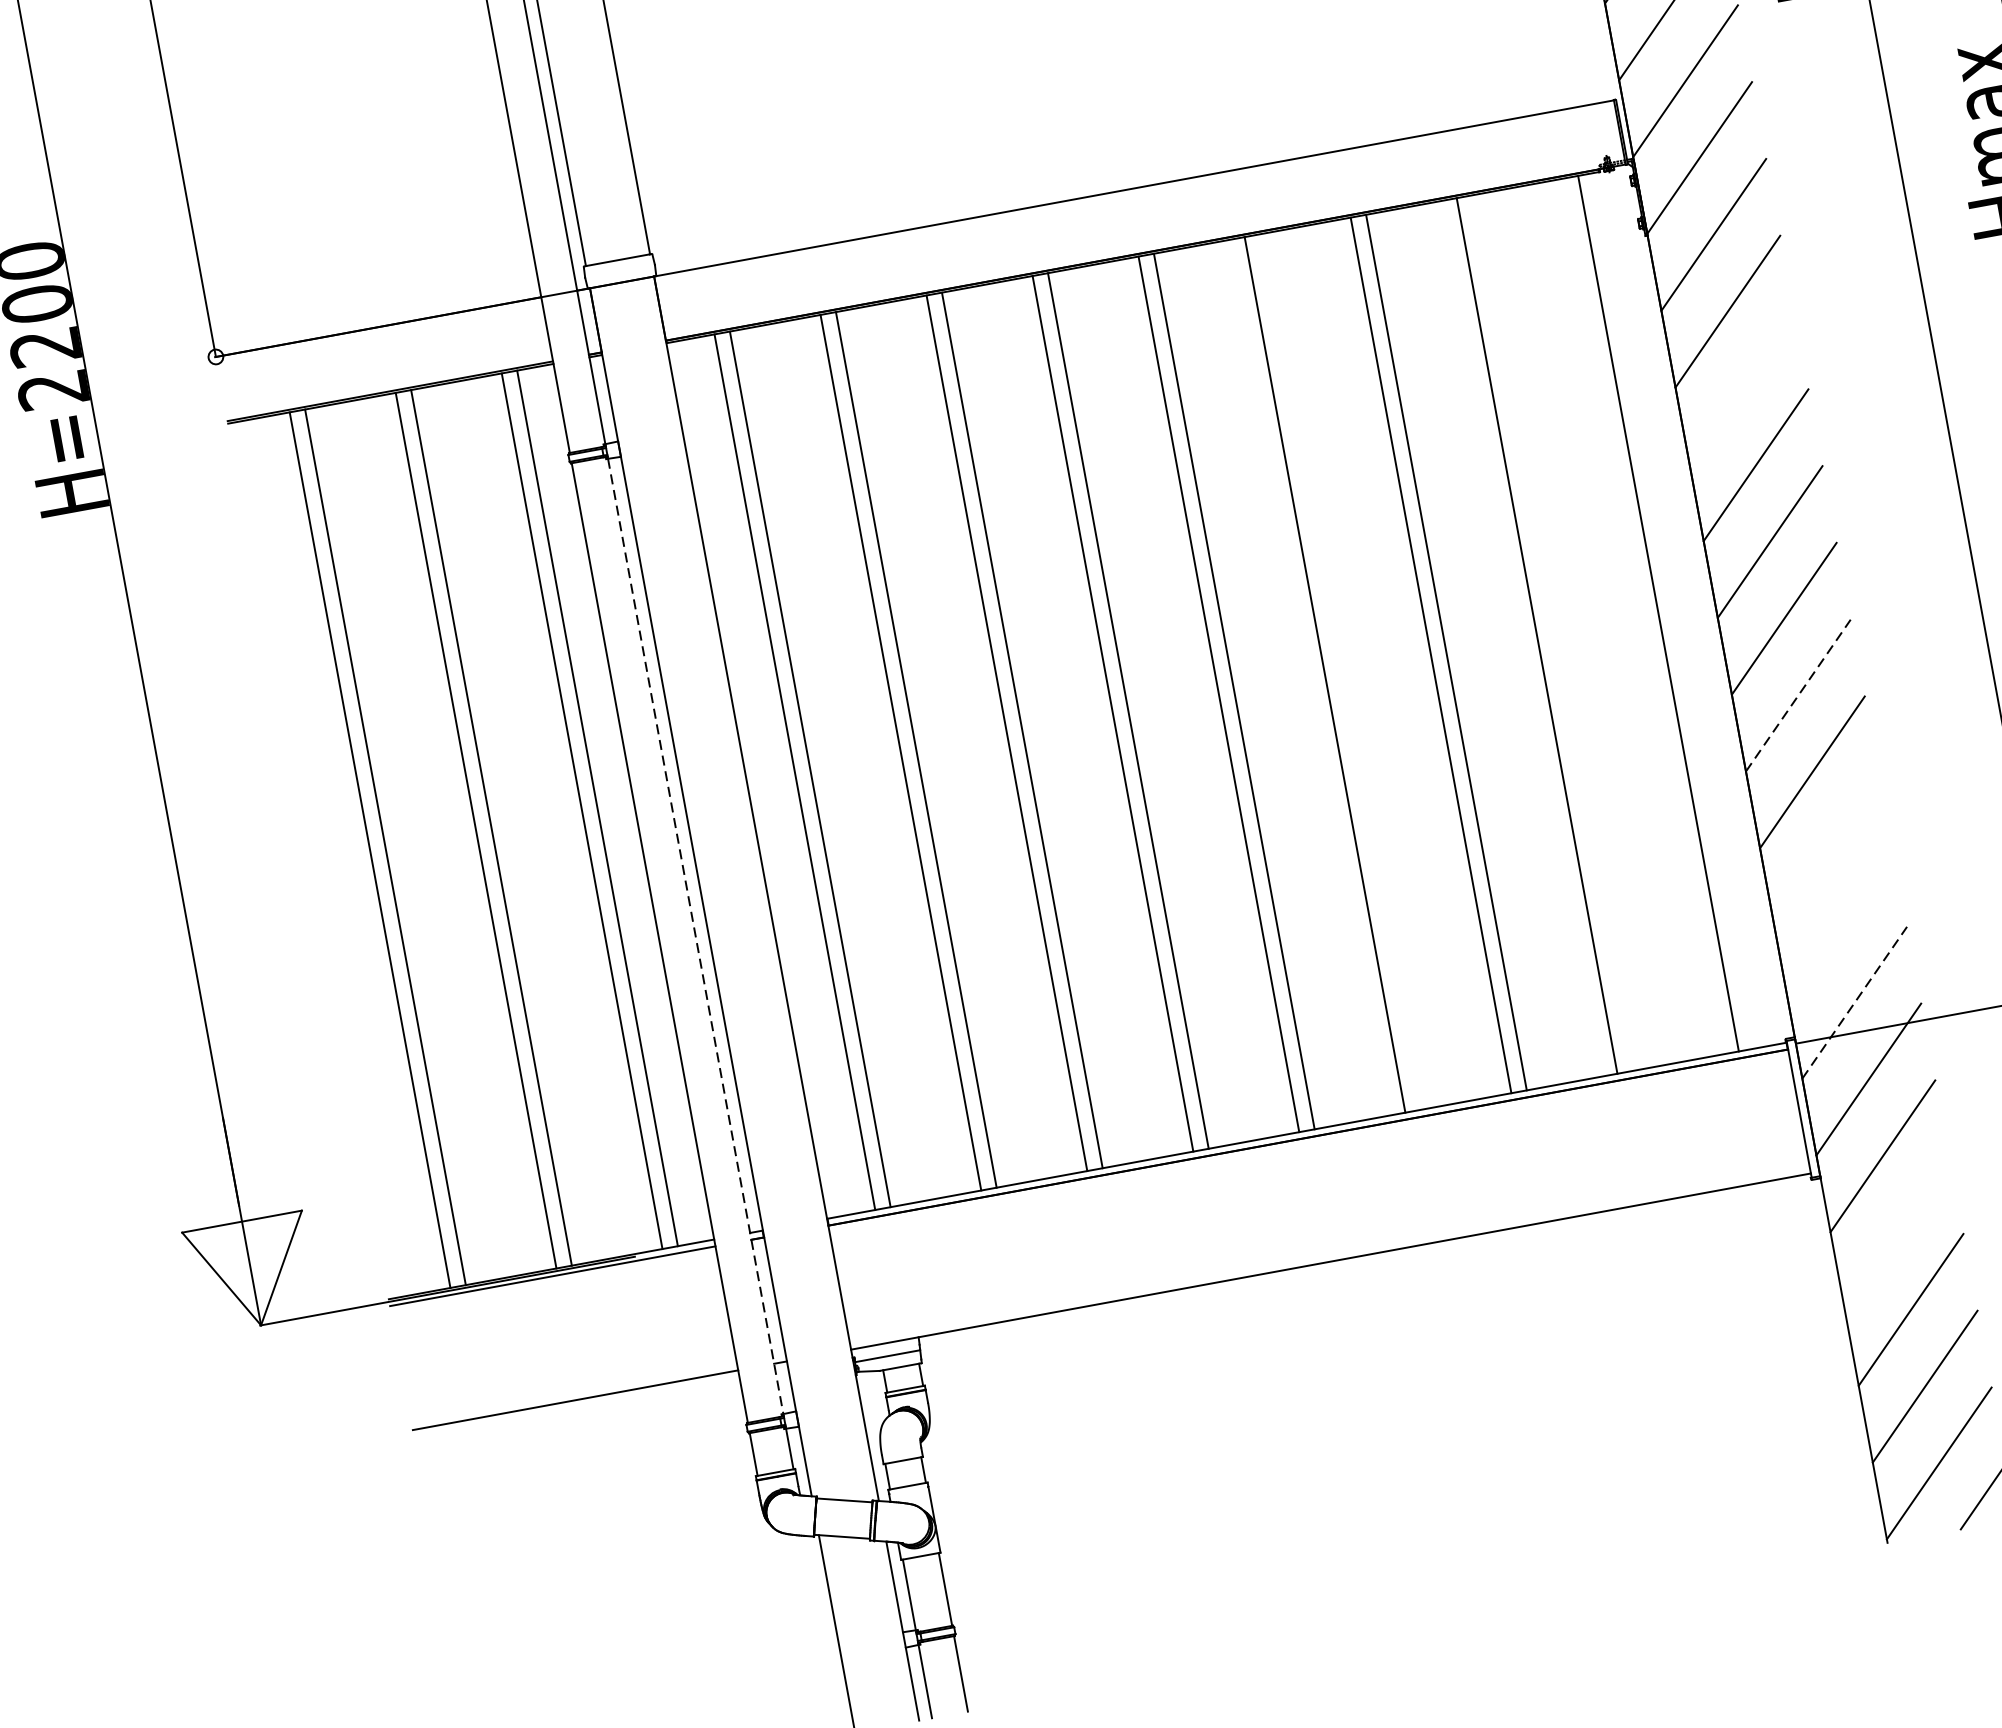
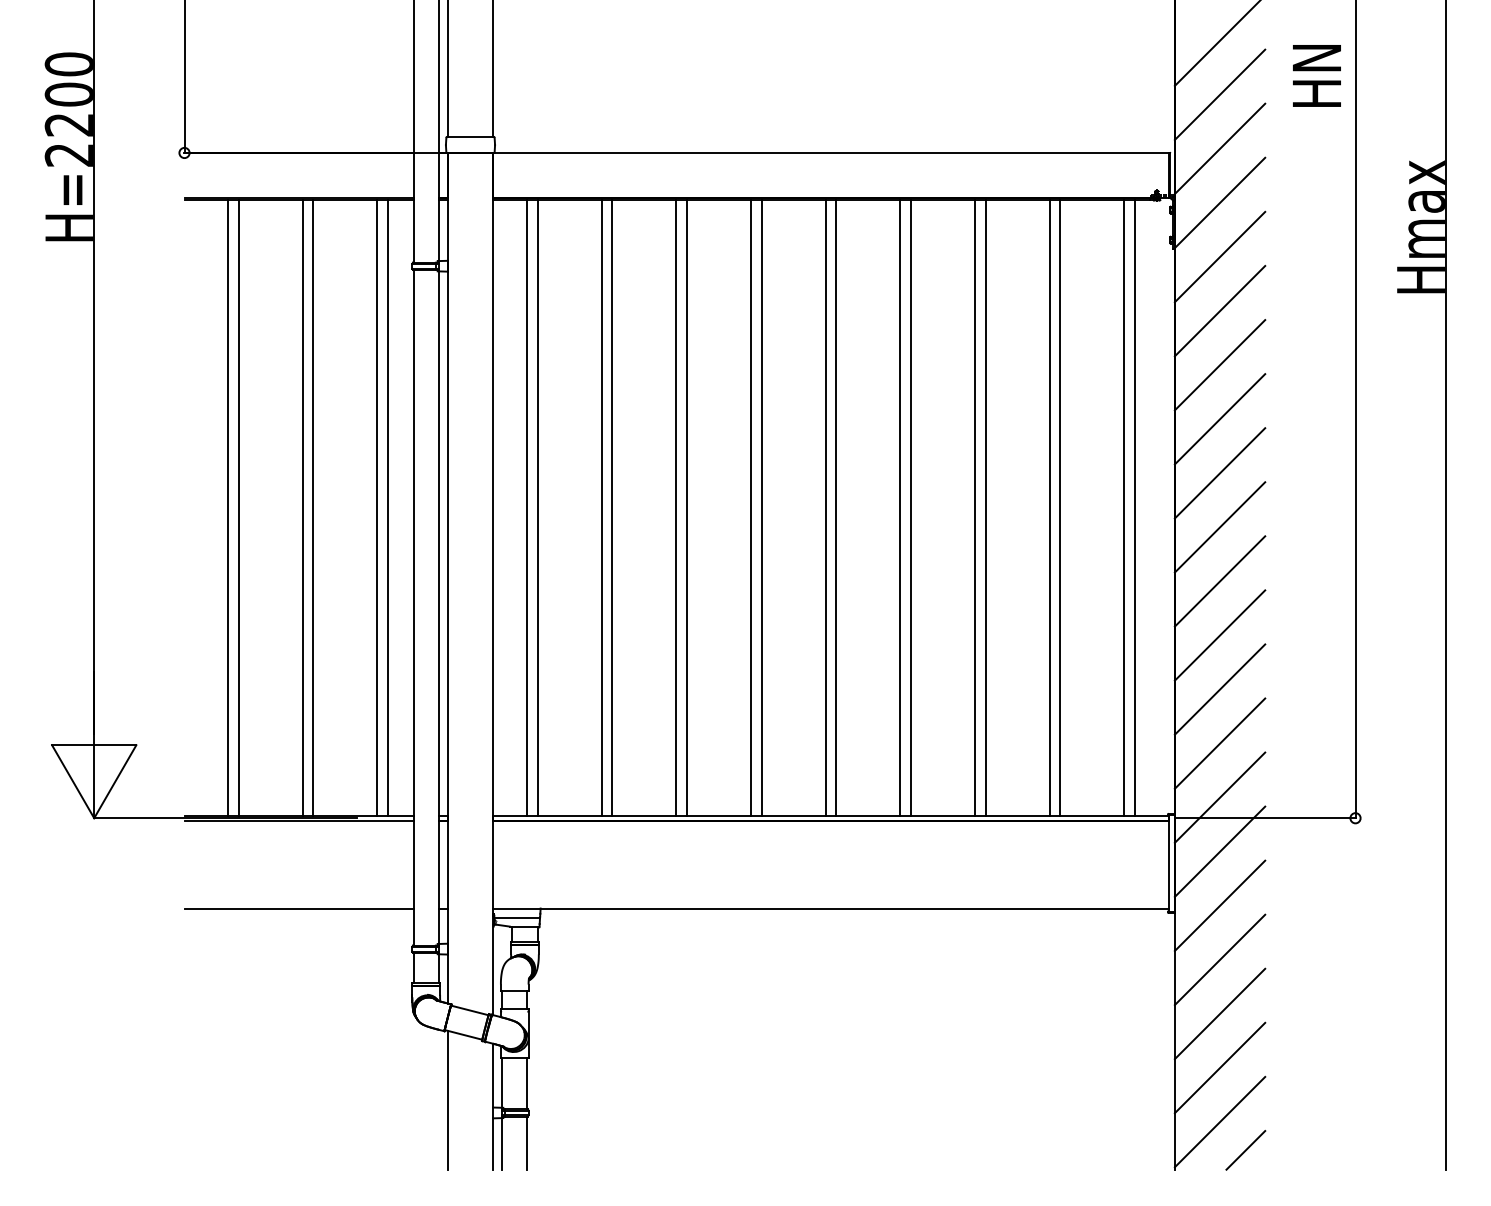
line: (1741, 389) -> (1219, 365), added
line: (1643, 615) -> (1124, 507), added
line: (1552, 632) -> (1060, 507), added
line: (1340, 670) -> (911, 507), added
line: (1798, 695) -> (1220, 581), dashed -> solid
line: (1825, 849) -> (1219, 689), added
line: (1839, 925) -> (1219, 743), added
line: (695, 937) -> (438, 608), dashed -> solid
line: (1855, 1002) -> (1220, 797), dashed -> solid
line: (1896, 1232) -> (1219, 959), added

